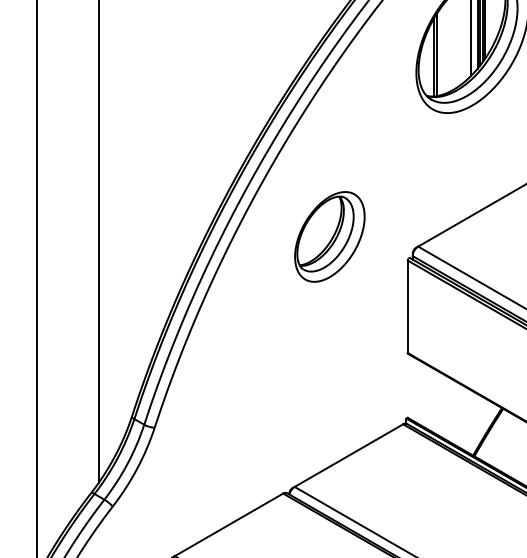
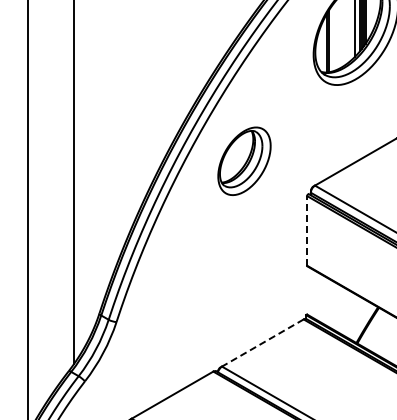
part: (329, 235) -> (244, 160), moved
line: (408, 306) -> (307, 230), solid -> dashed
line: (348, 456) -> (262, 343), solid -> dashed

